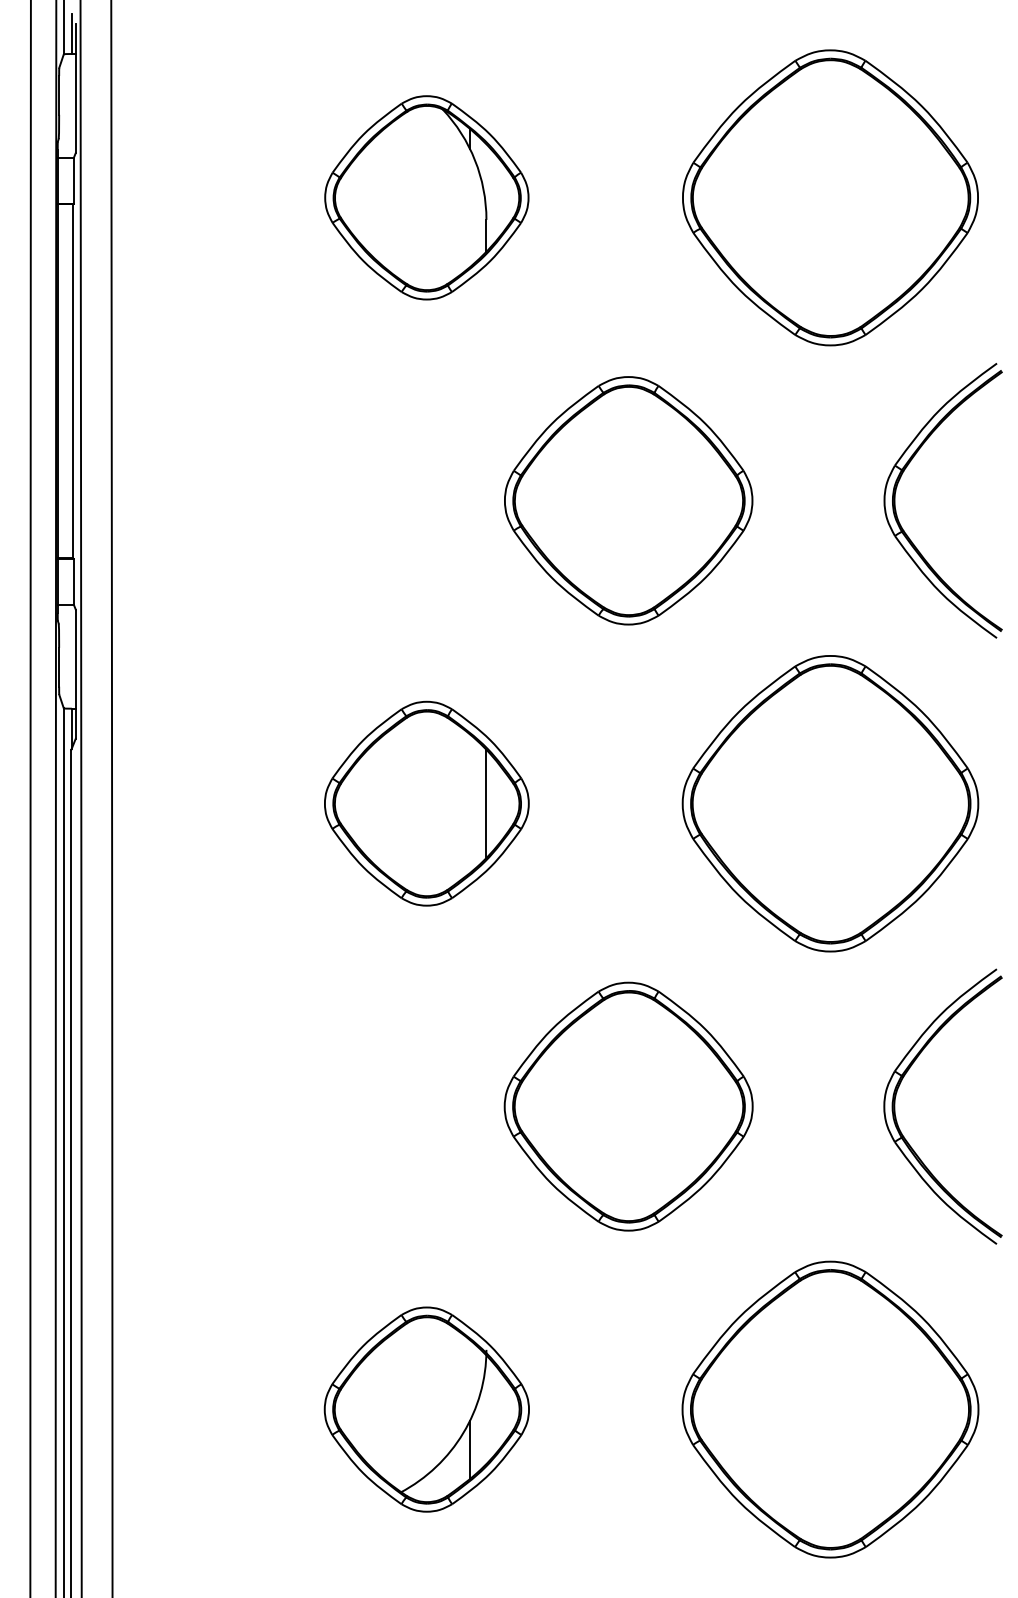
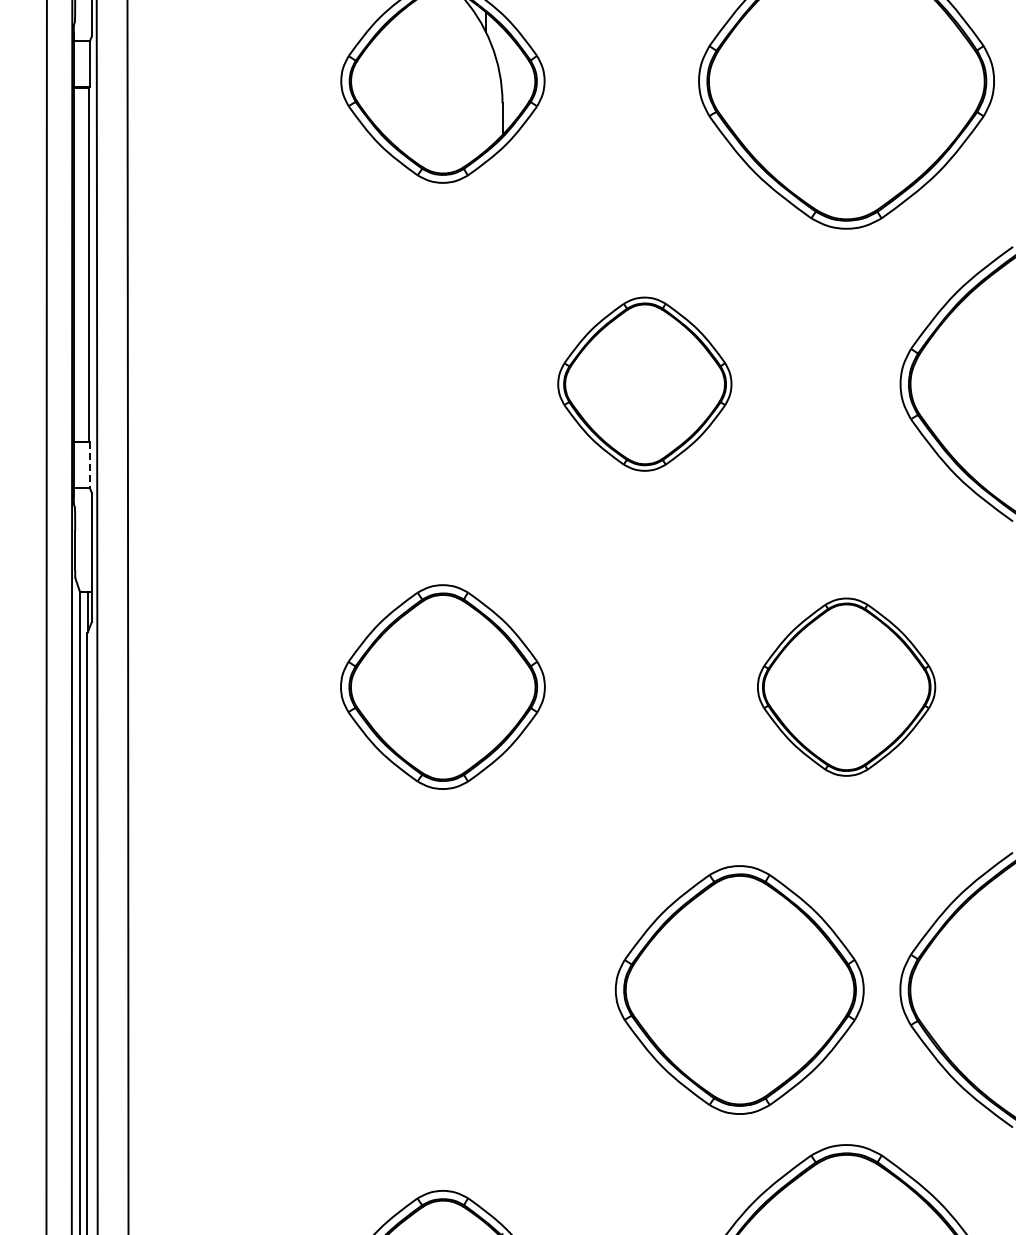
part: (628, 500) -> (644, 383), size x0.7
line: (73, 581) -> (89, 464), solid -> dashed
line: (486, 803) -> (502, 686), removed
part: (830, 803) -> (846, 686), size x0.6
part: (628, 1106) -> (739, 989), moved

